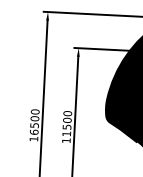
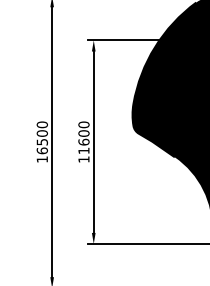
text: (66, 126) -> (83, 141), 11500 -> 11600

